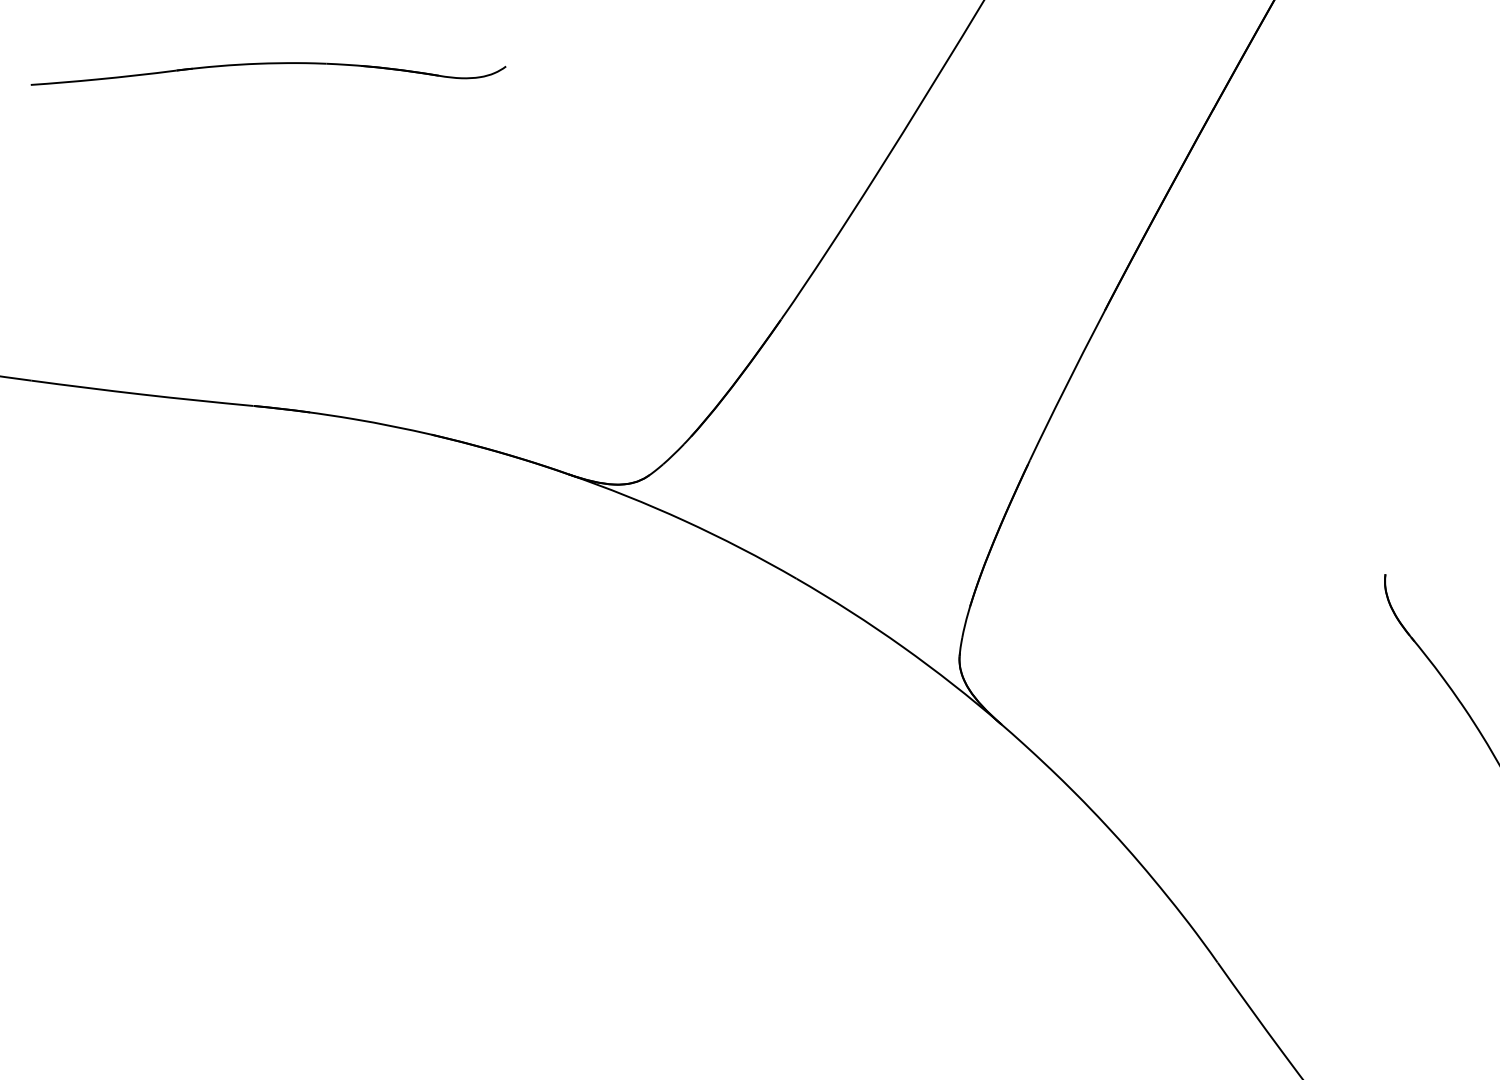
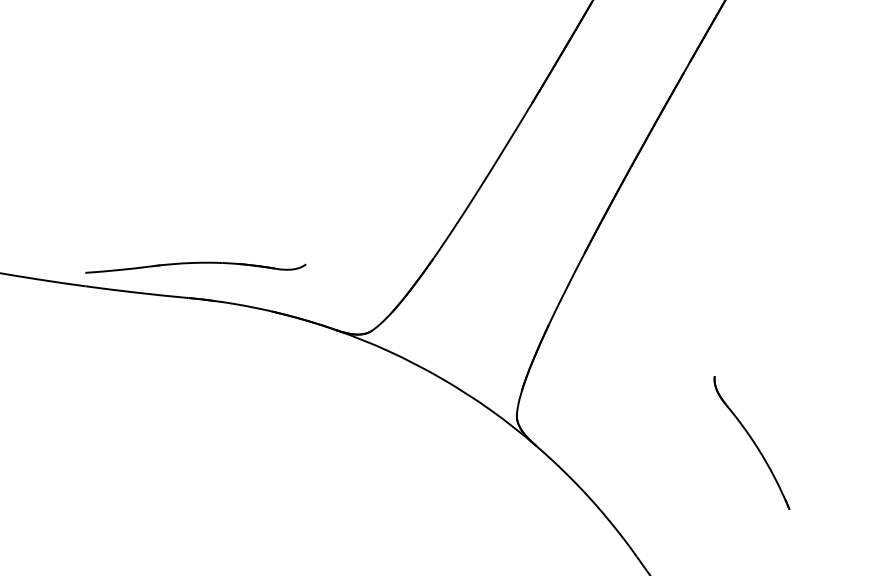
part: (267, 73) -> (195, 267), moved

